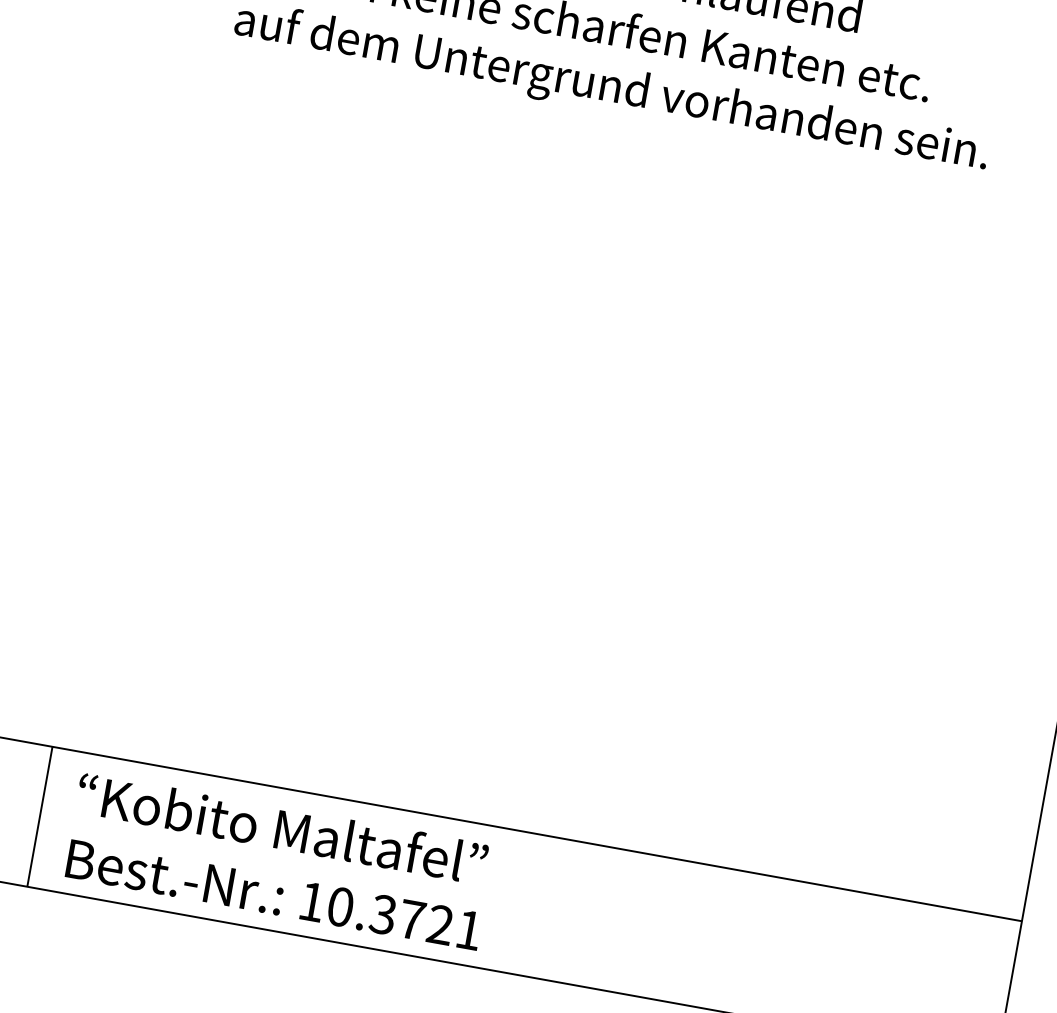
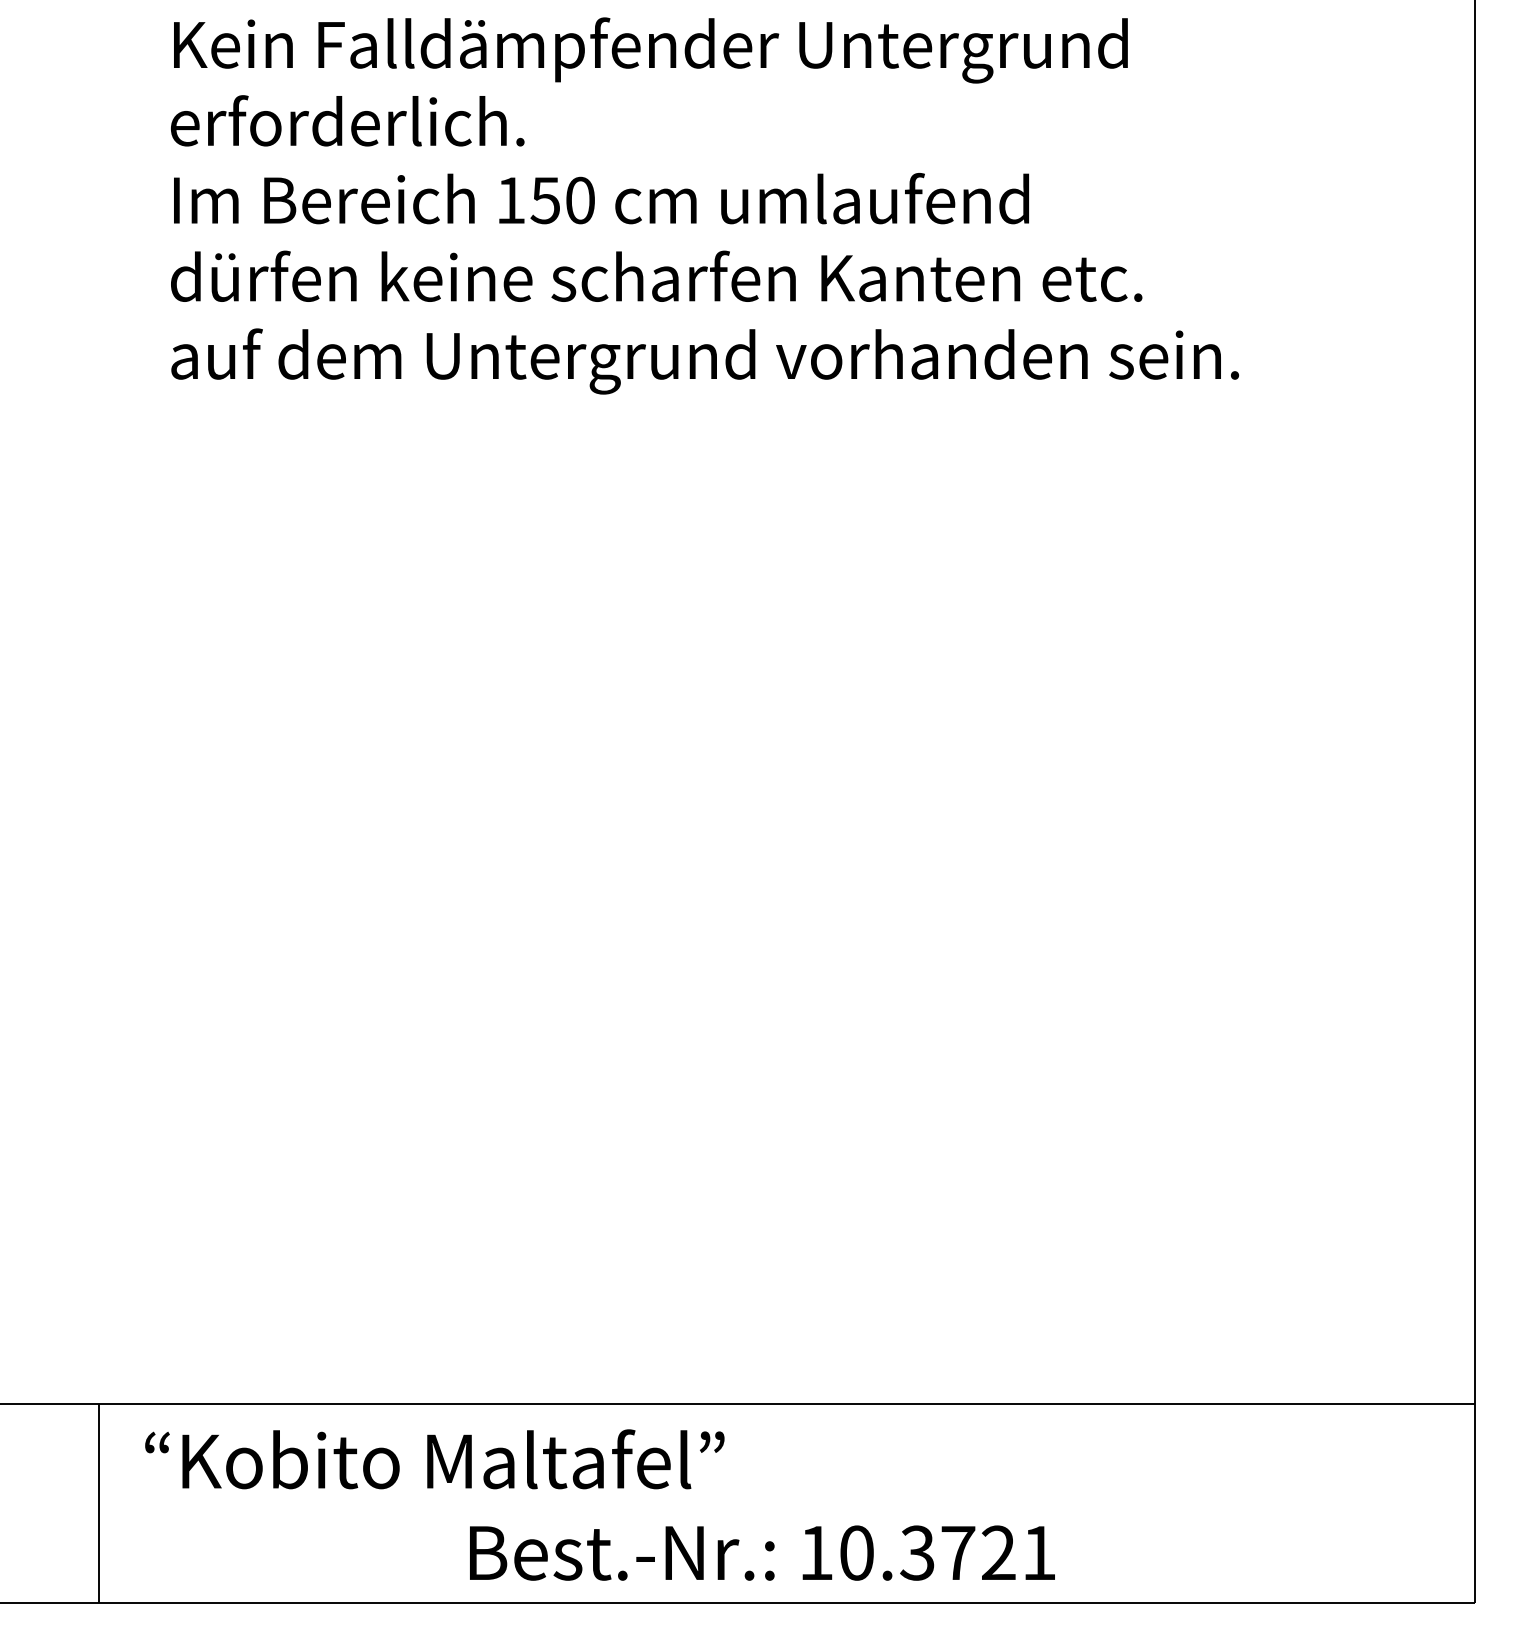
text: (274, 894) -> (762, 1552), moved

